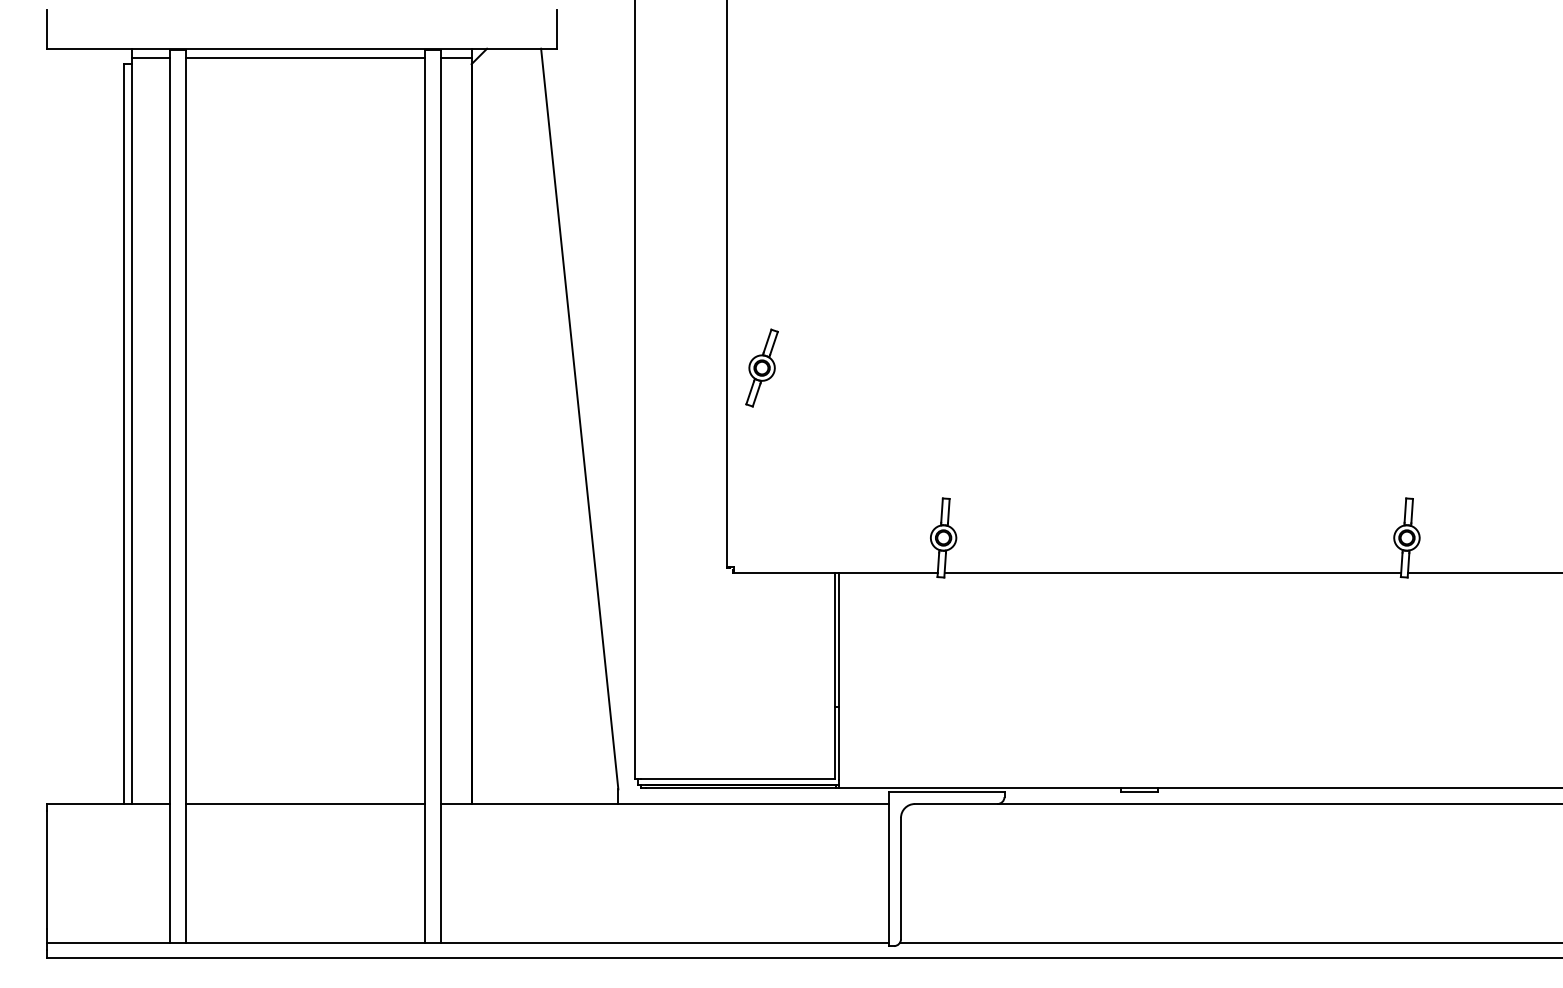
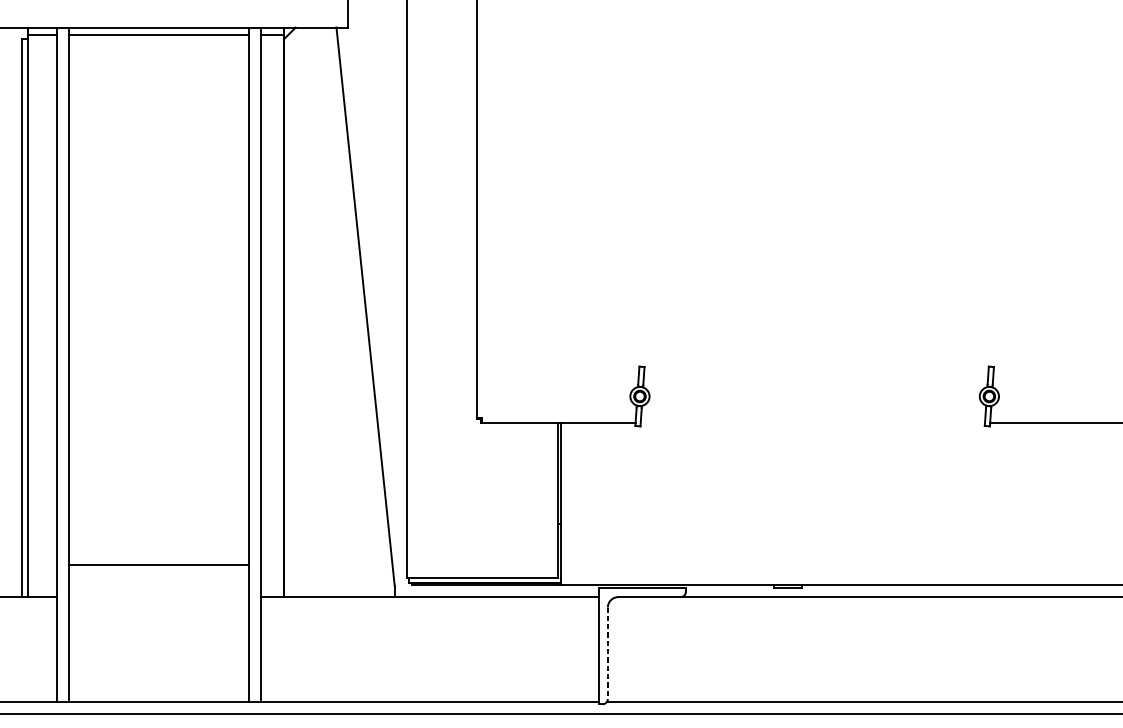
part: (761, 367) -> (502, 267), removed
line: (1172, 572) -> (812, 422), removed
line: (305, 804) -> (158, 565), moved
line: (901, 878) -> (608, 653), solid -> dashed

